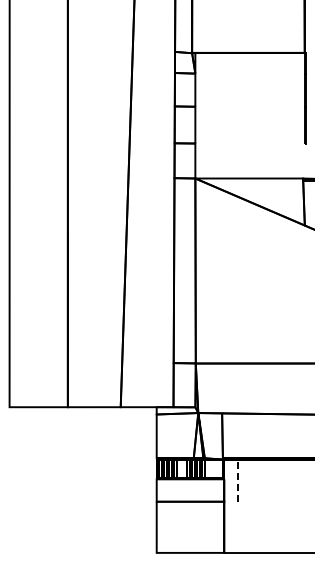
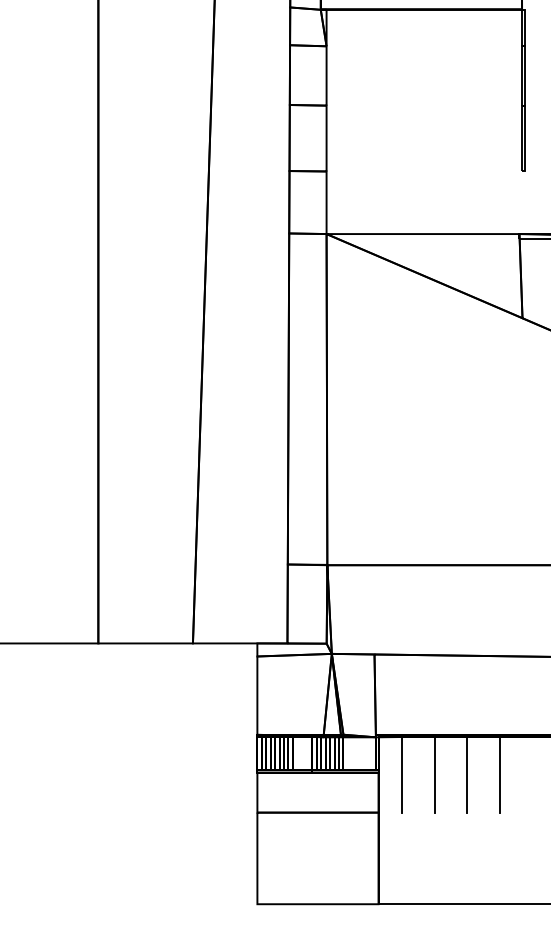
line: (237, 480) -> (401, 774), dashed -> solid
line: (255, 480) -> (434, 774), added
line: (273, 480) -> (466, 774), added
line: (292, 480) -> (500, 774), added

